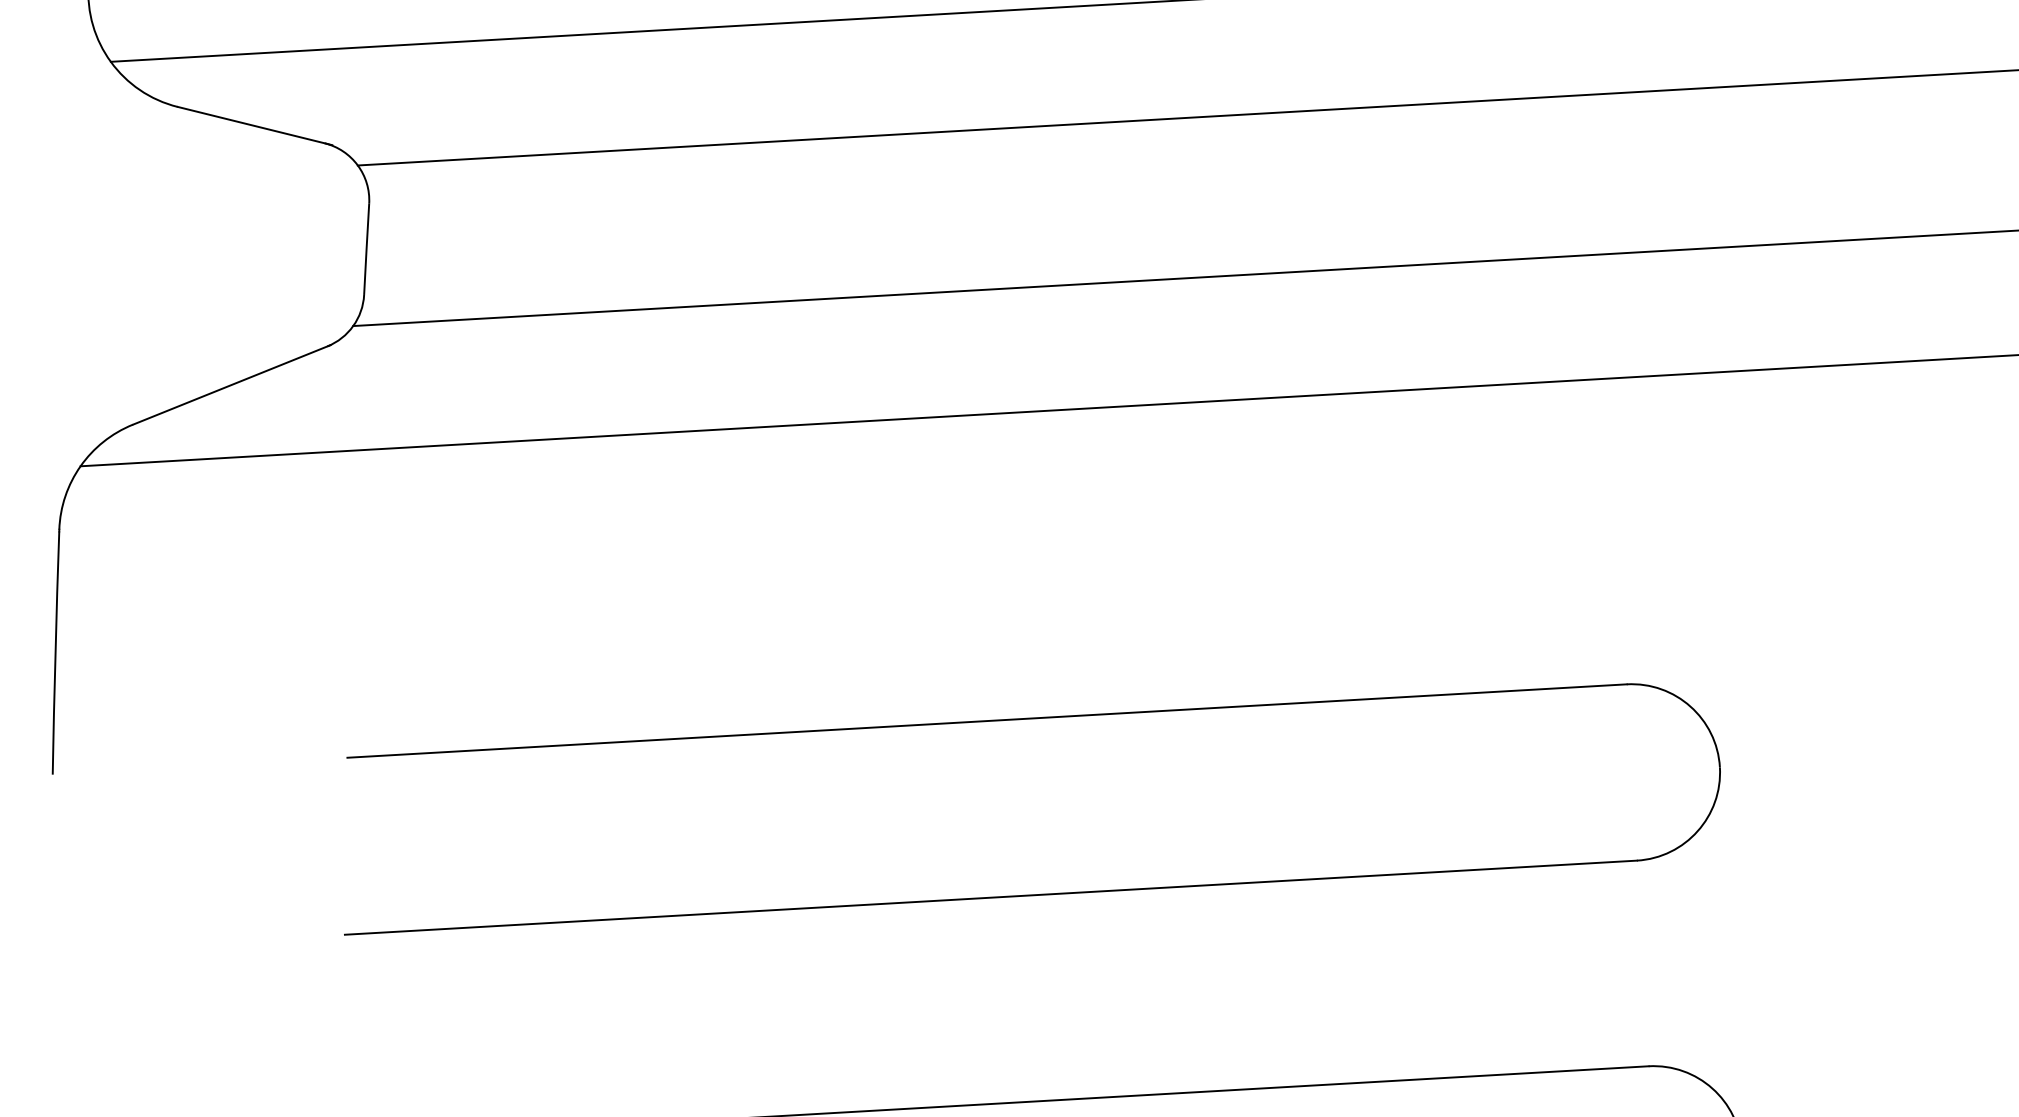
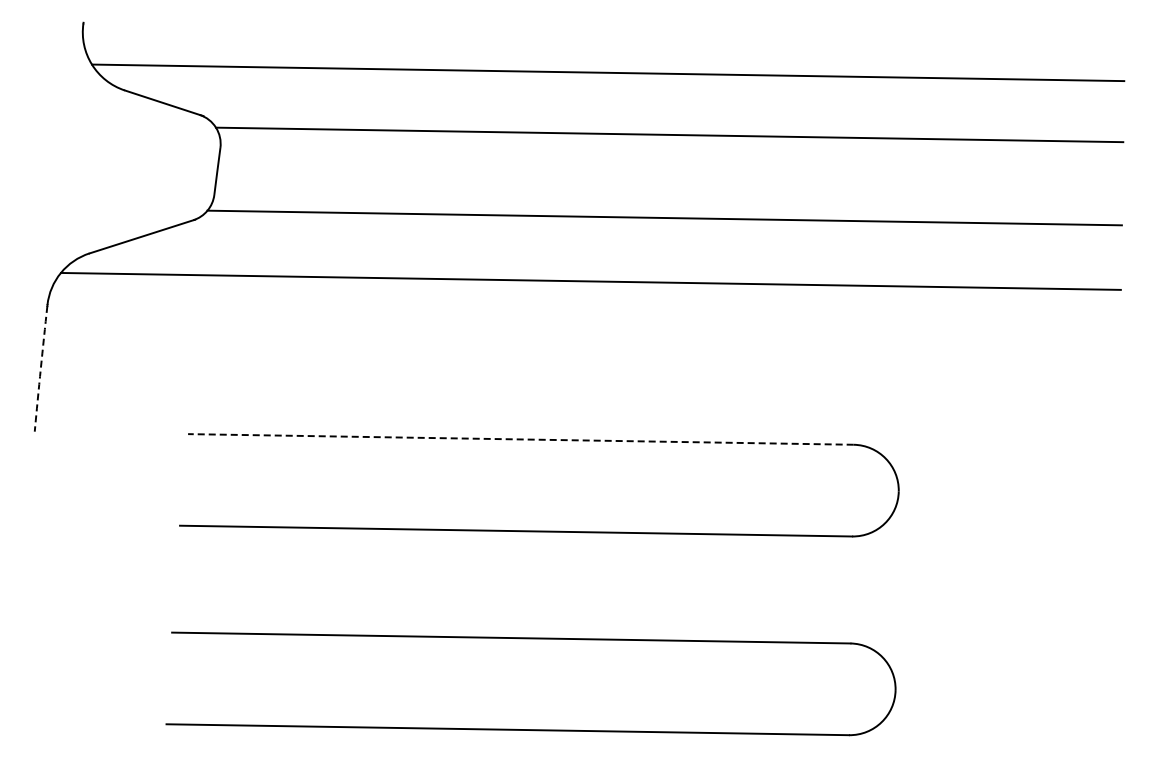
arc: (54, 652) -> (40, 368), solid -> dashed
line: (986, 721) -> (520, 439), solid -> dashed

